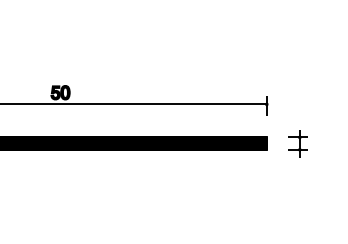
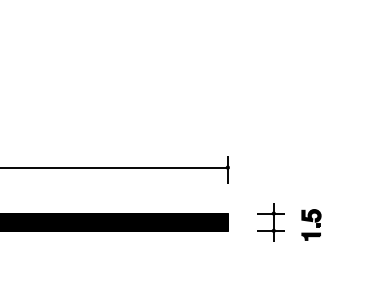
part: (326, 145) -> (310, 224), added

